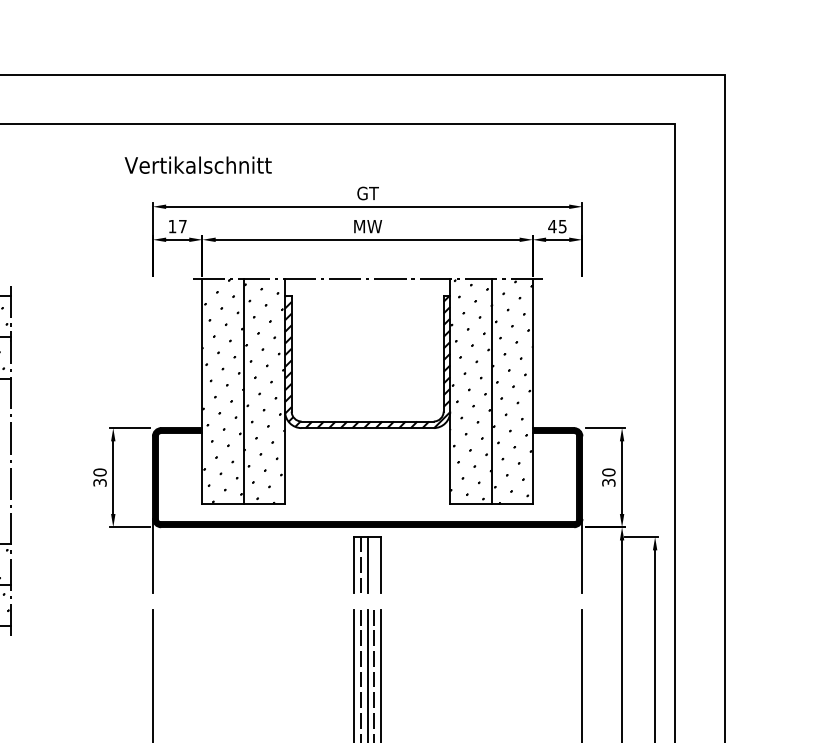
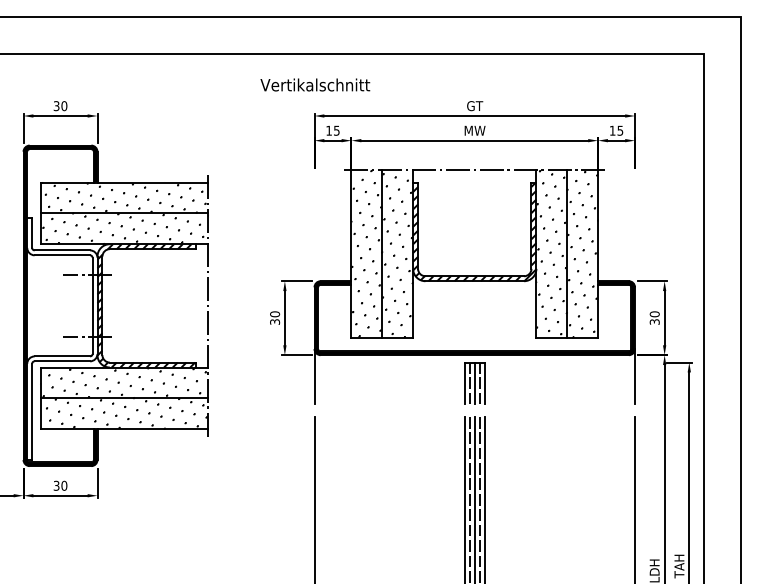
text: (198, 164) -> (315, 84), moved
text: (182, 226) -> (336, 130), 17 -> 15
text: (552, 226) -> (612, 130), 45 -> 15
line: (374, 565) -> (479, 383), added

